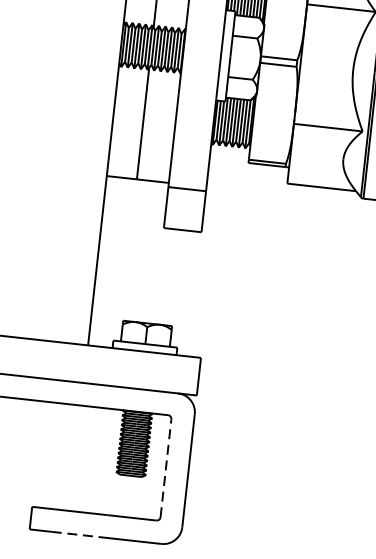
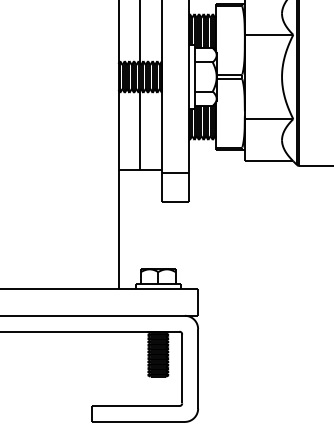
line: (166, 467) -> (182, 368), dashed -> solid
line: (78, 534) -> (126, 421), dashed -> solid

